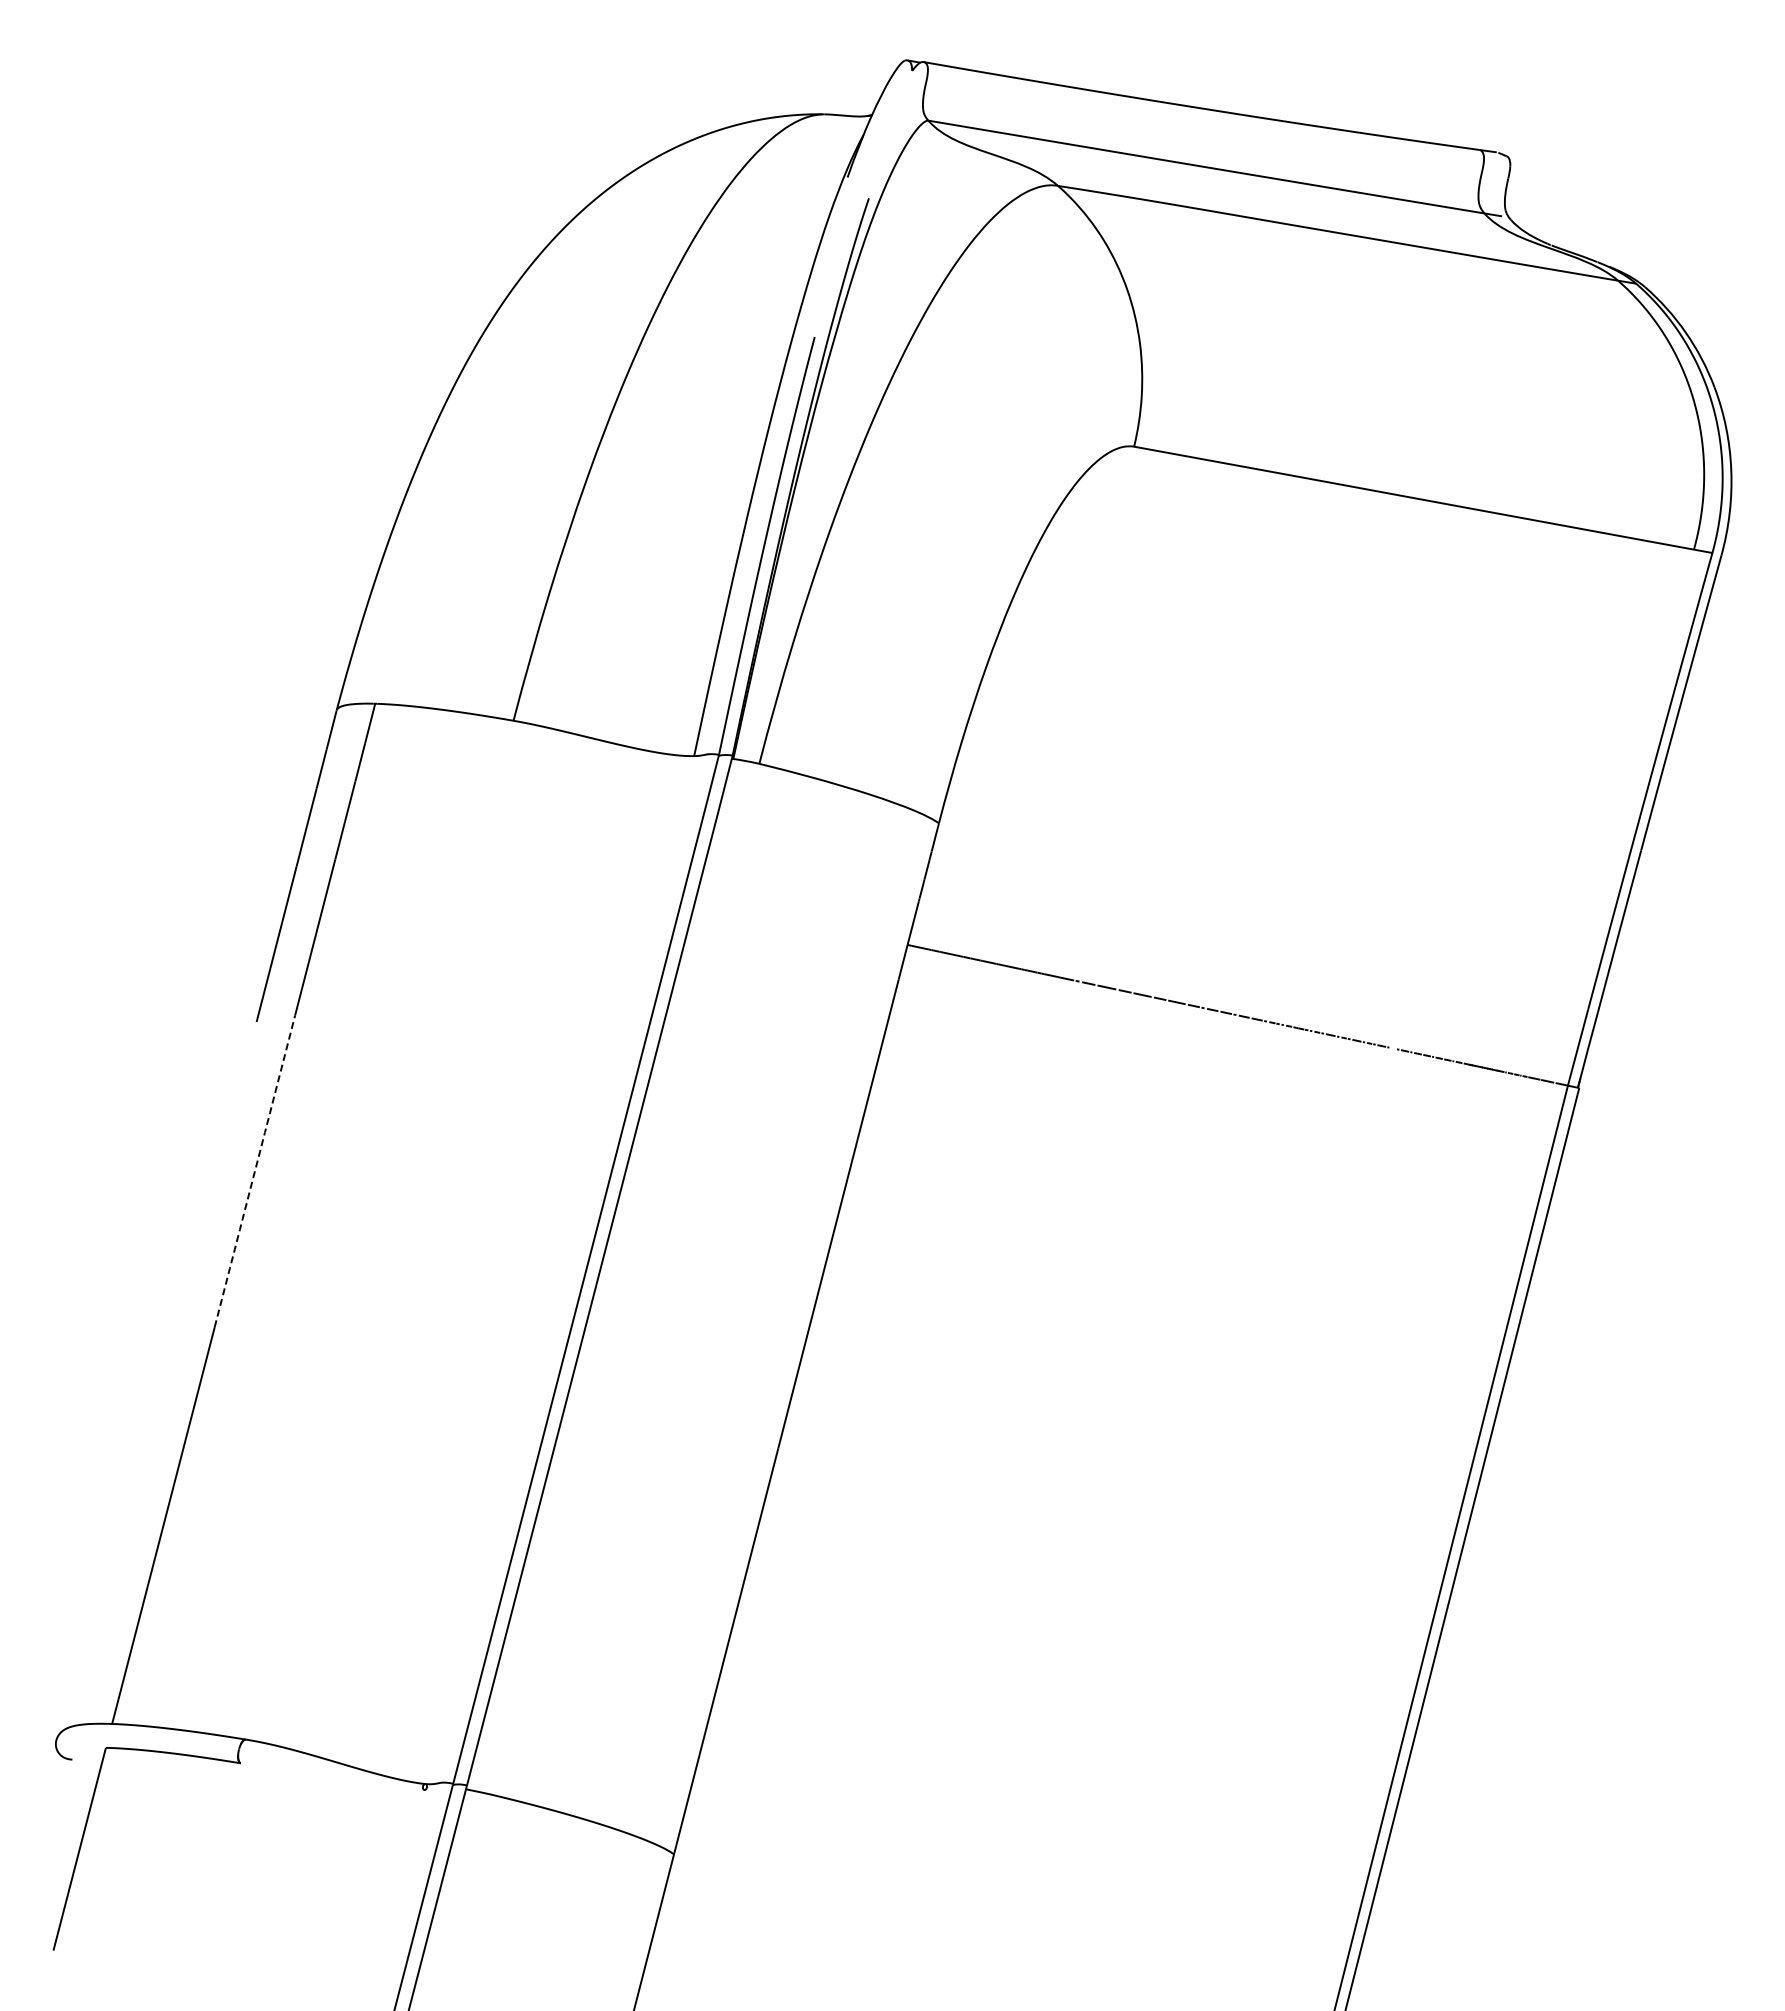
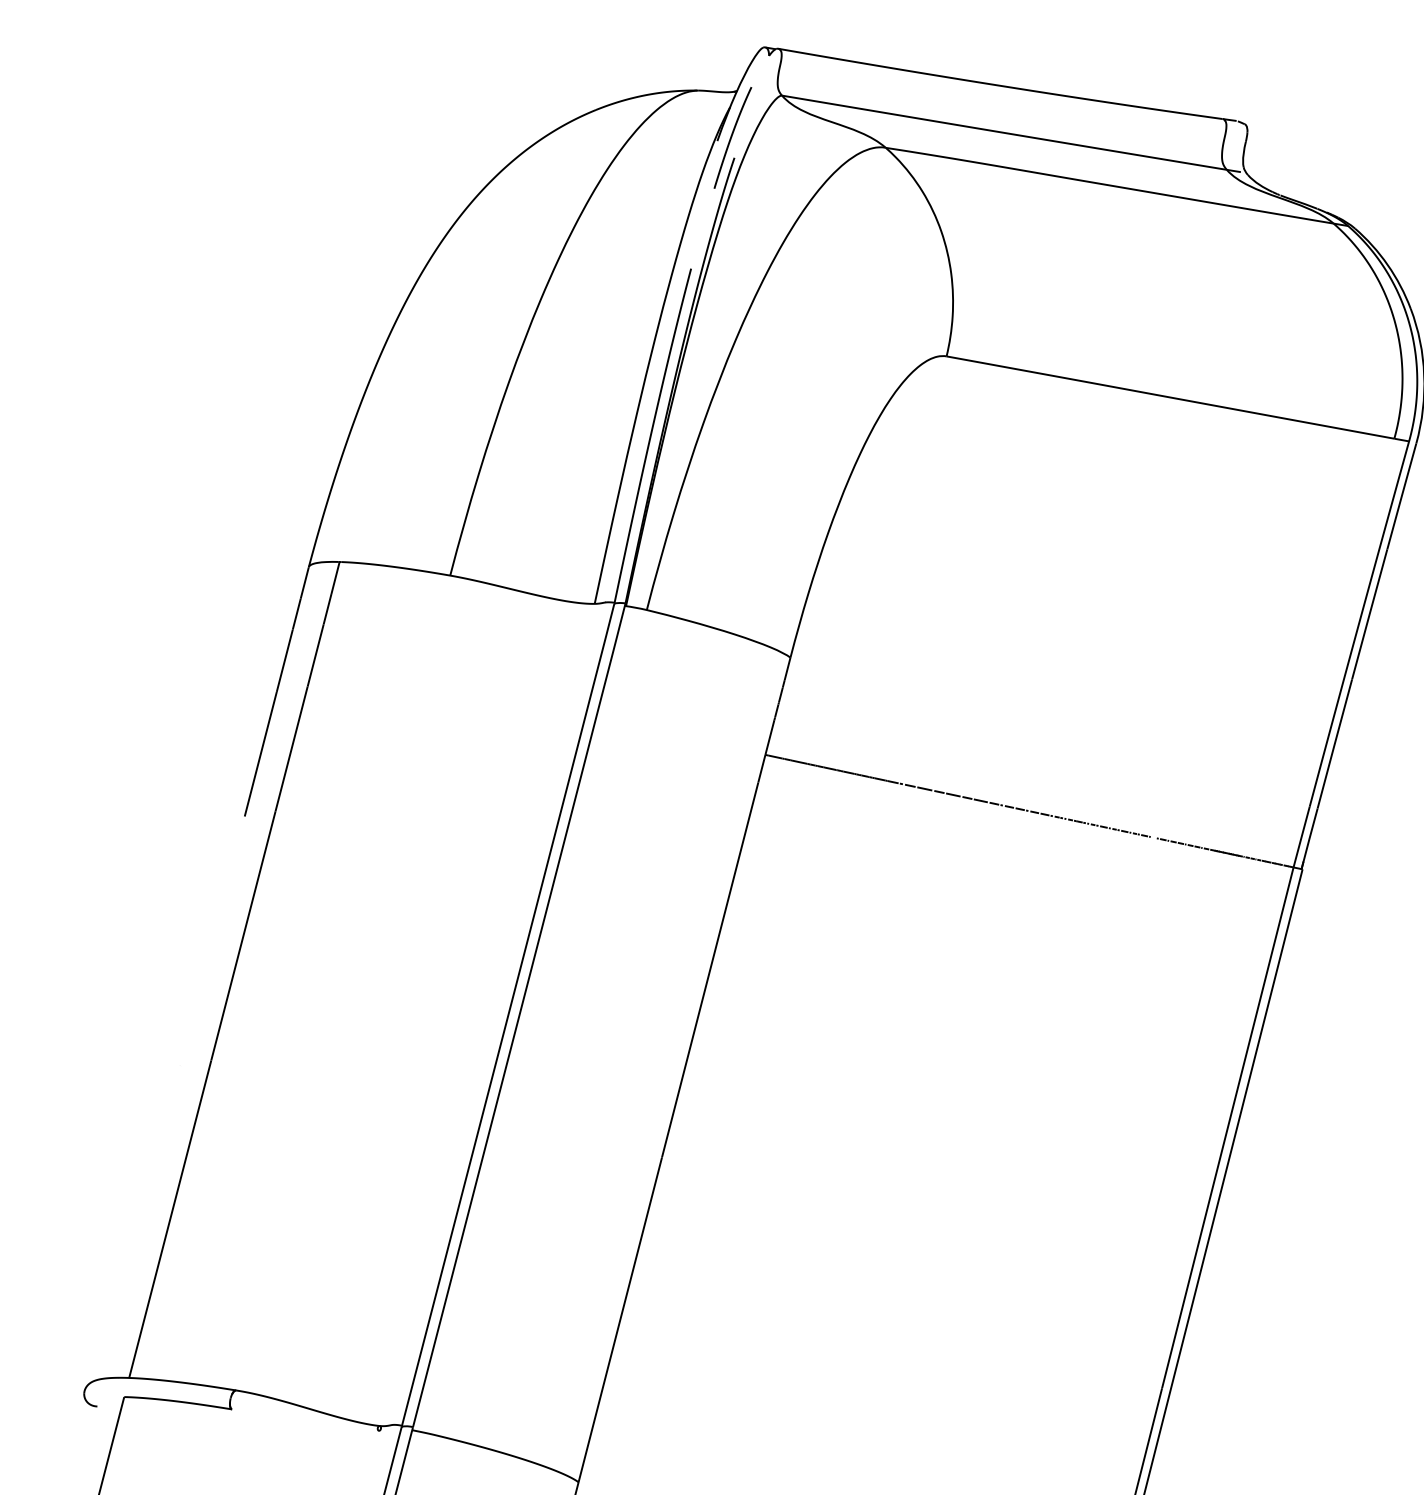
curve: (865, 173) -> (731, 137), added
arc: (254, 1171) -> (243, 936), dashed -> solid

